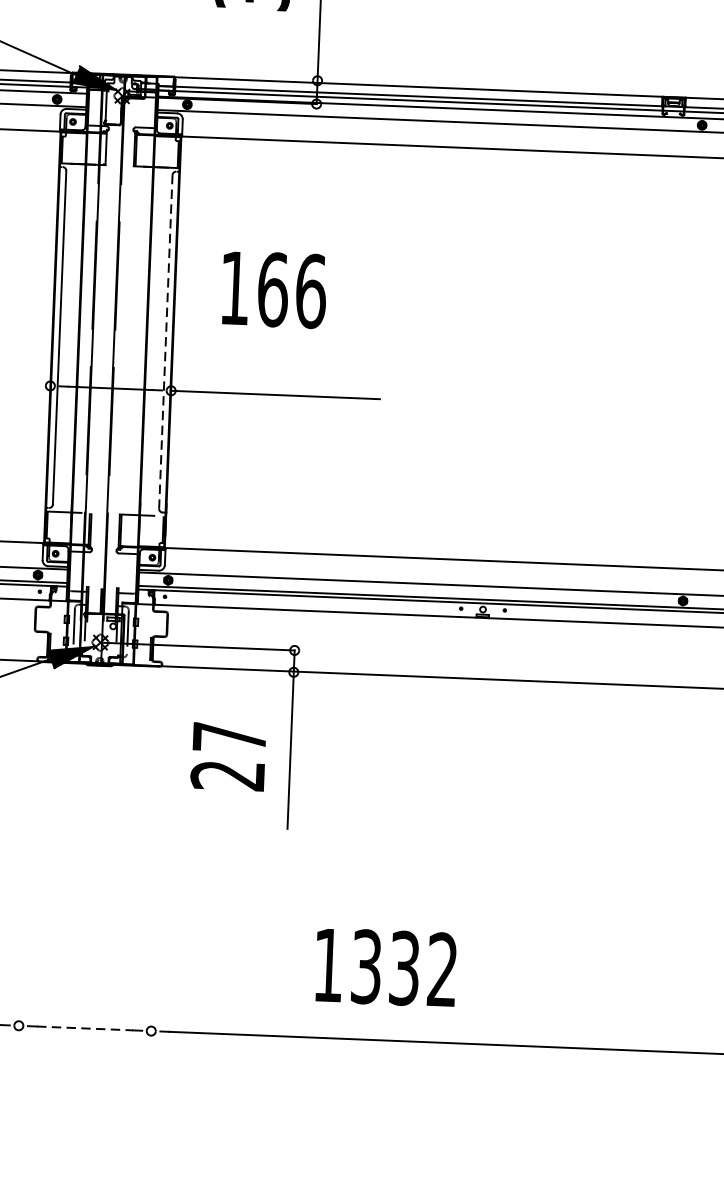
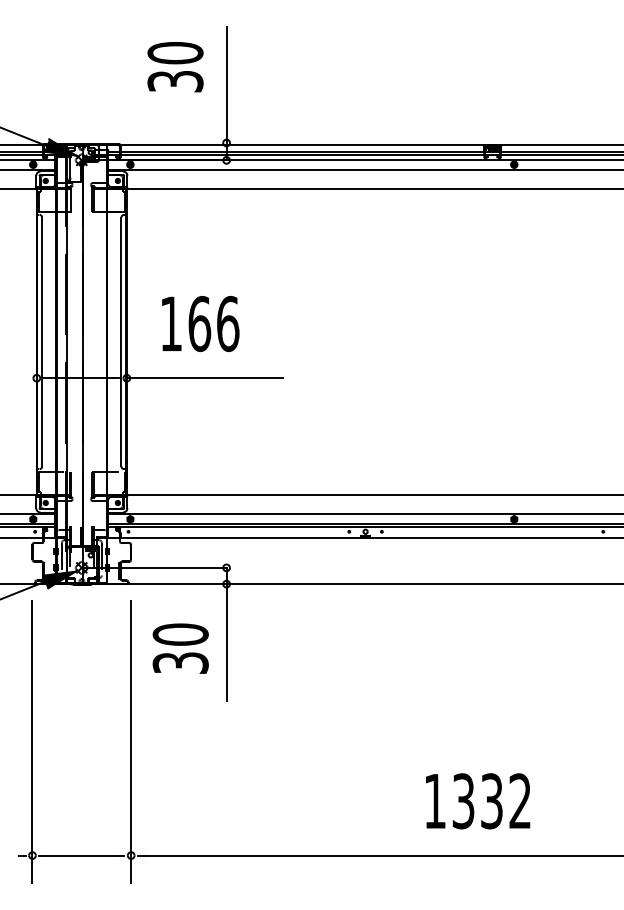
text: (274, 290) -> (200, 324), moved
line: (165, 341) -> (121, 341), dashed -> solid
text: (228, 756) -> (180, 648), 27 -> 30
line: (25, 872) -> (32, 741), added
line: (157, 878) -> (131, 741), added
text: (386, 967) -> (478, 801), moved
line: (84, 1028) -> (81, 855), dashed -> solid

